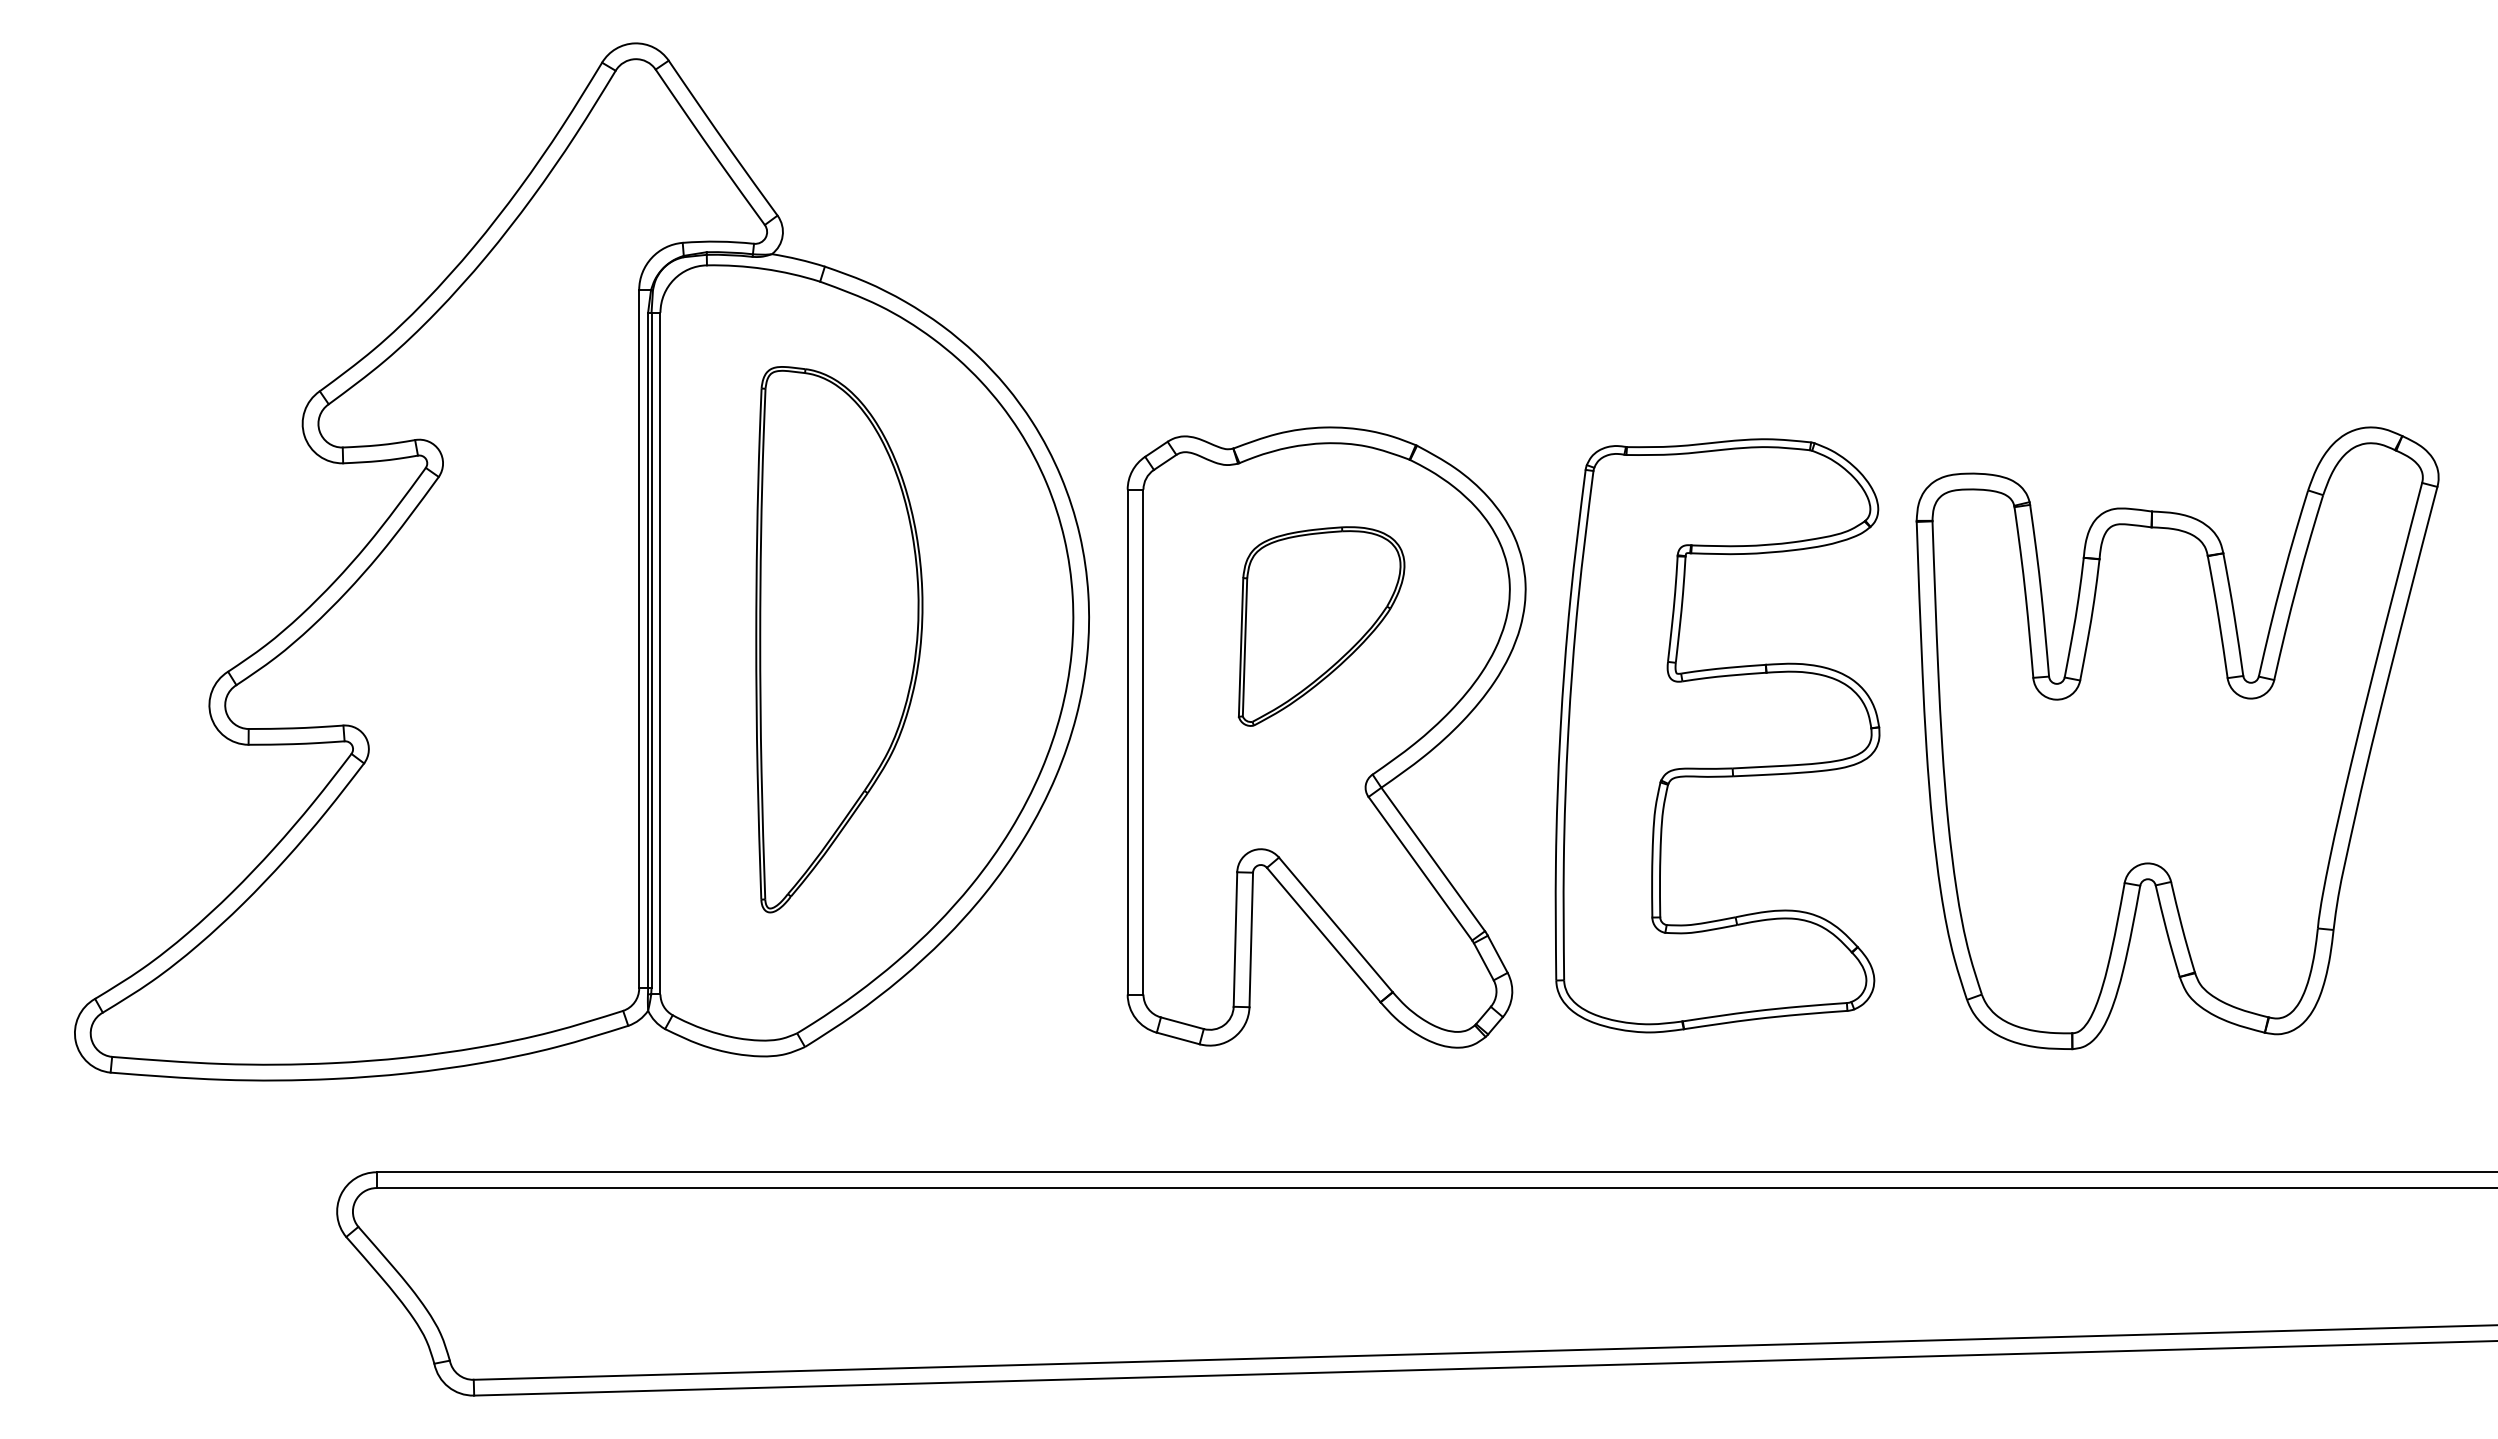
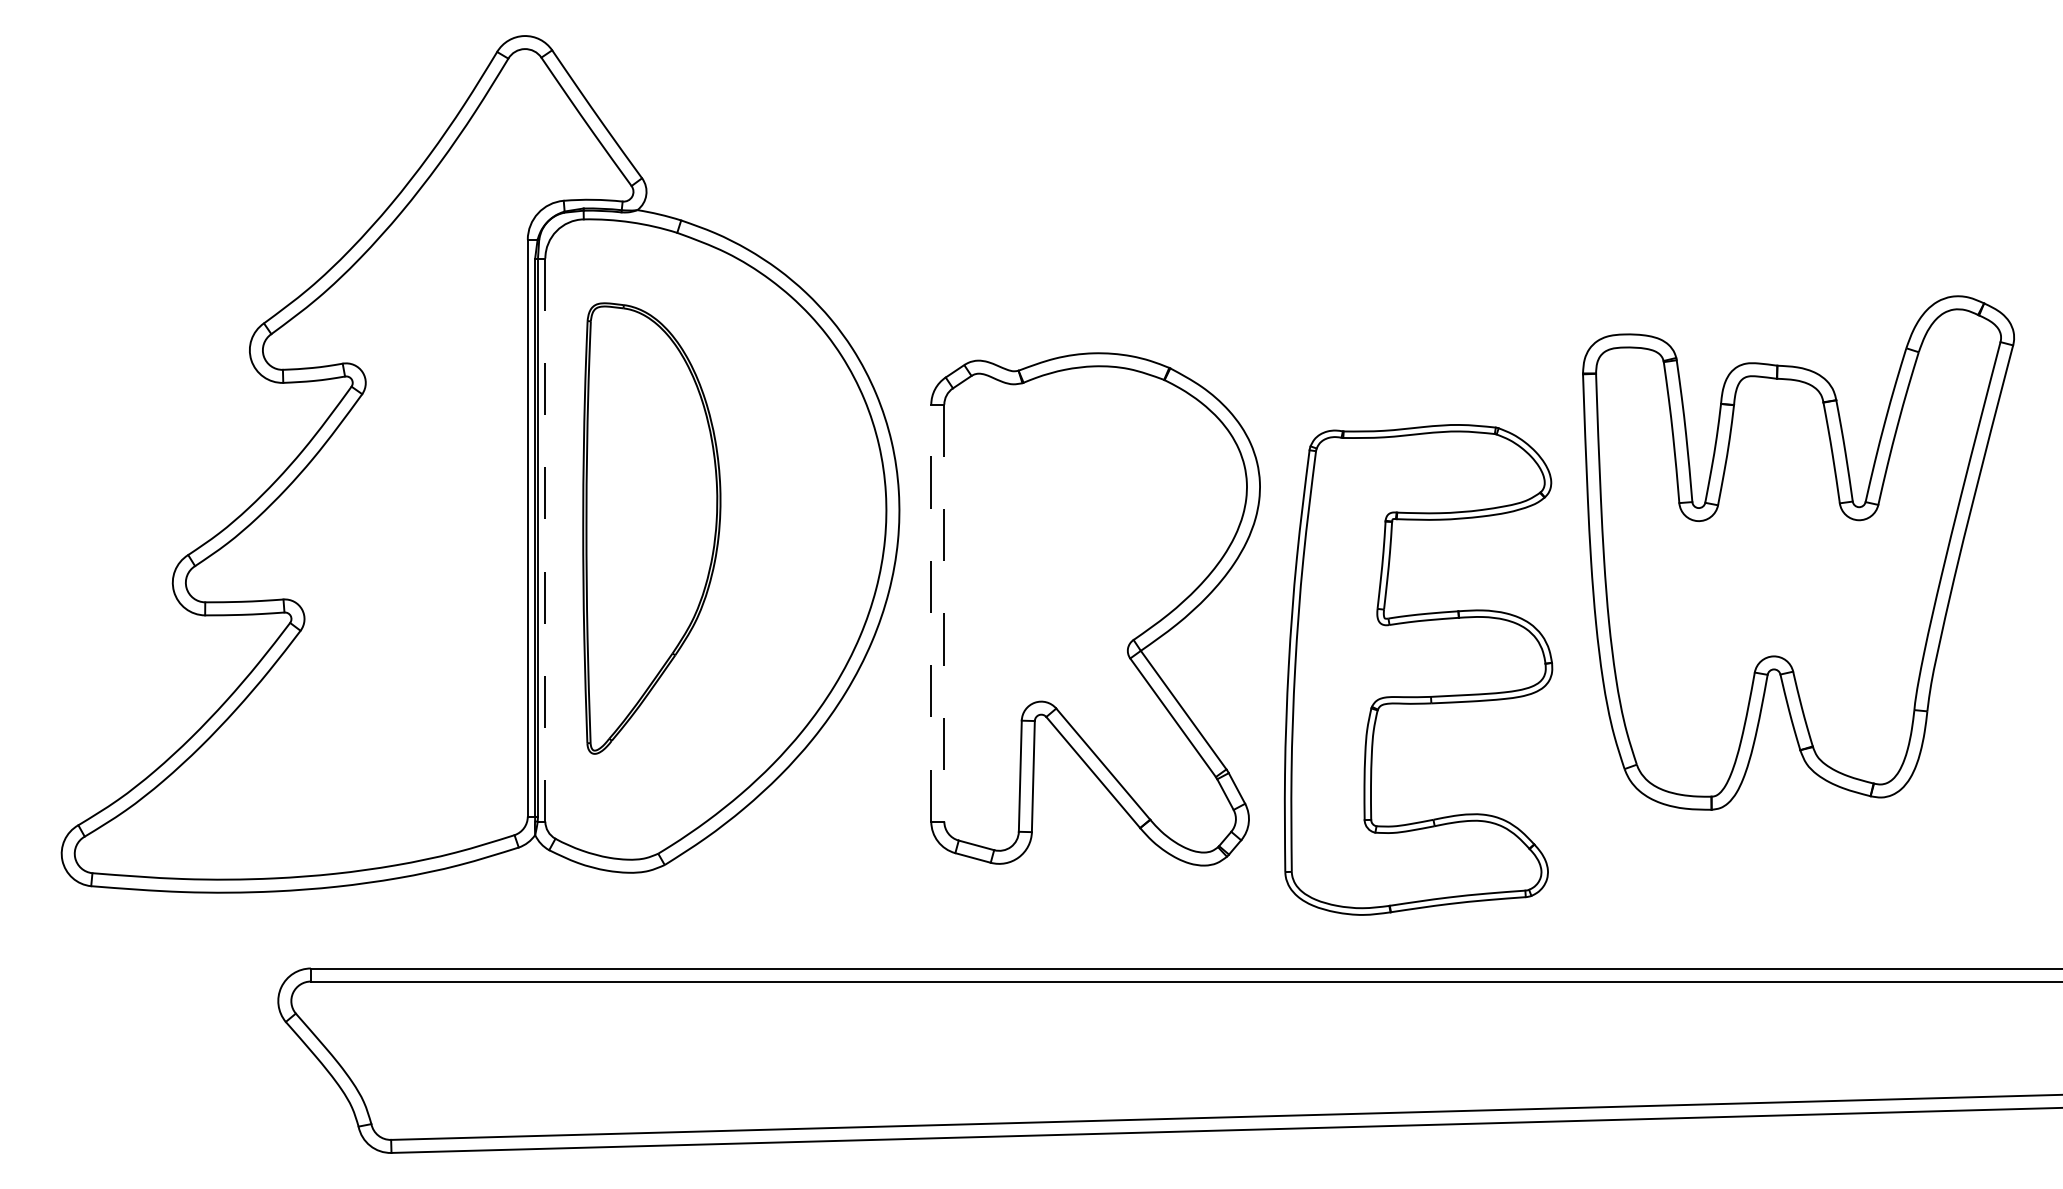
part: (1321, 626) -> (1091, 517), removed
part: (839, 639) -> (651, 528), moved
line: (660, 653) -> (545, 539), solid -> dashed
part: (1717, 735) -> (1418, 669), moved
part: (2177, 738) -> (1798, 553), moved
line: (1127, 741) -> (931, 612), solid -> dashed
line: (1143, 742) -> (944, 613), solid -> dashed

